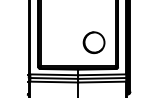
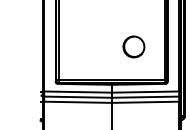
part: (93, 42) -> (133, 46), size x0.71

